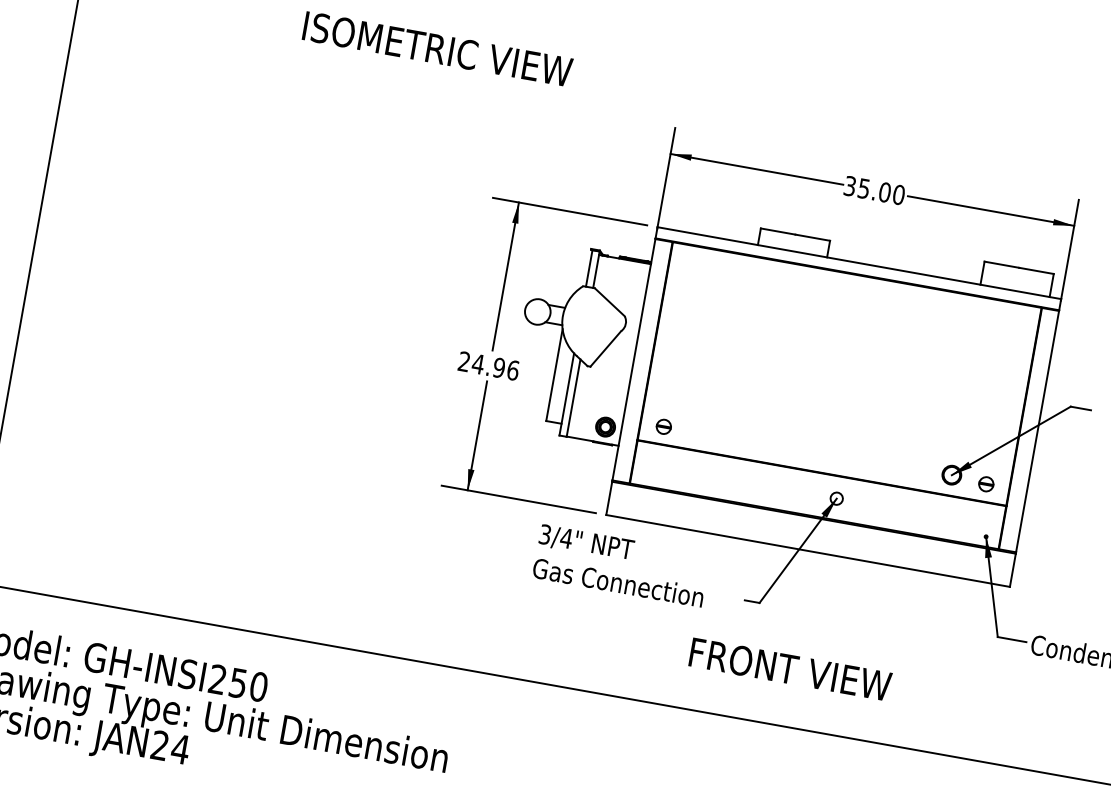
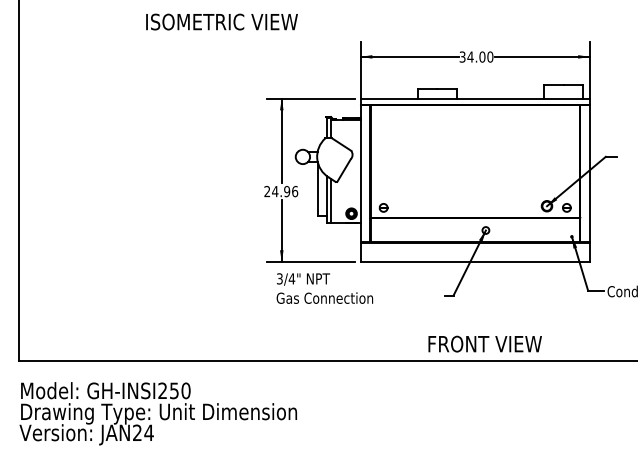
text: (864, 187) -> (470, 56), 35.00 -> 34.00
text: (620, 565) -> (324, 288), moved
text: (789, 668) -> (484, 343), moved

